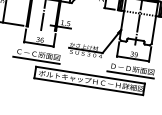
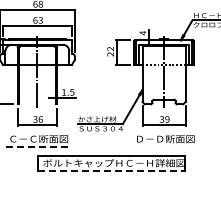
line: (36, 60) -> (37, 147), solid -> dashed
line: (130, 75) -> (163, 147), removed
line: (89, 87) -> (112, 171), solid -> dashed

